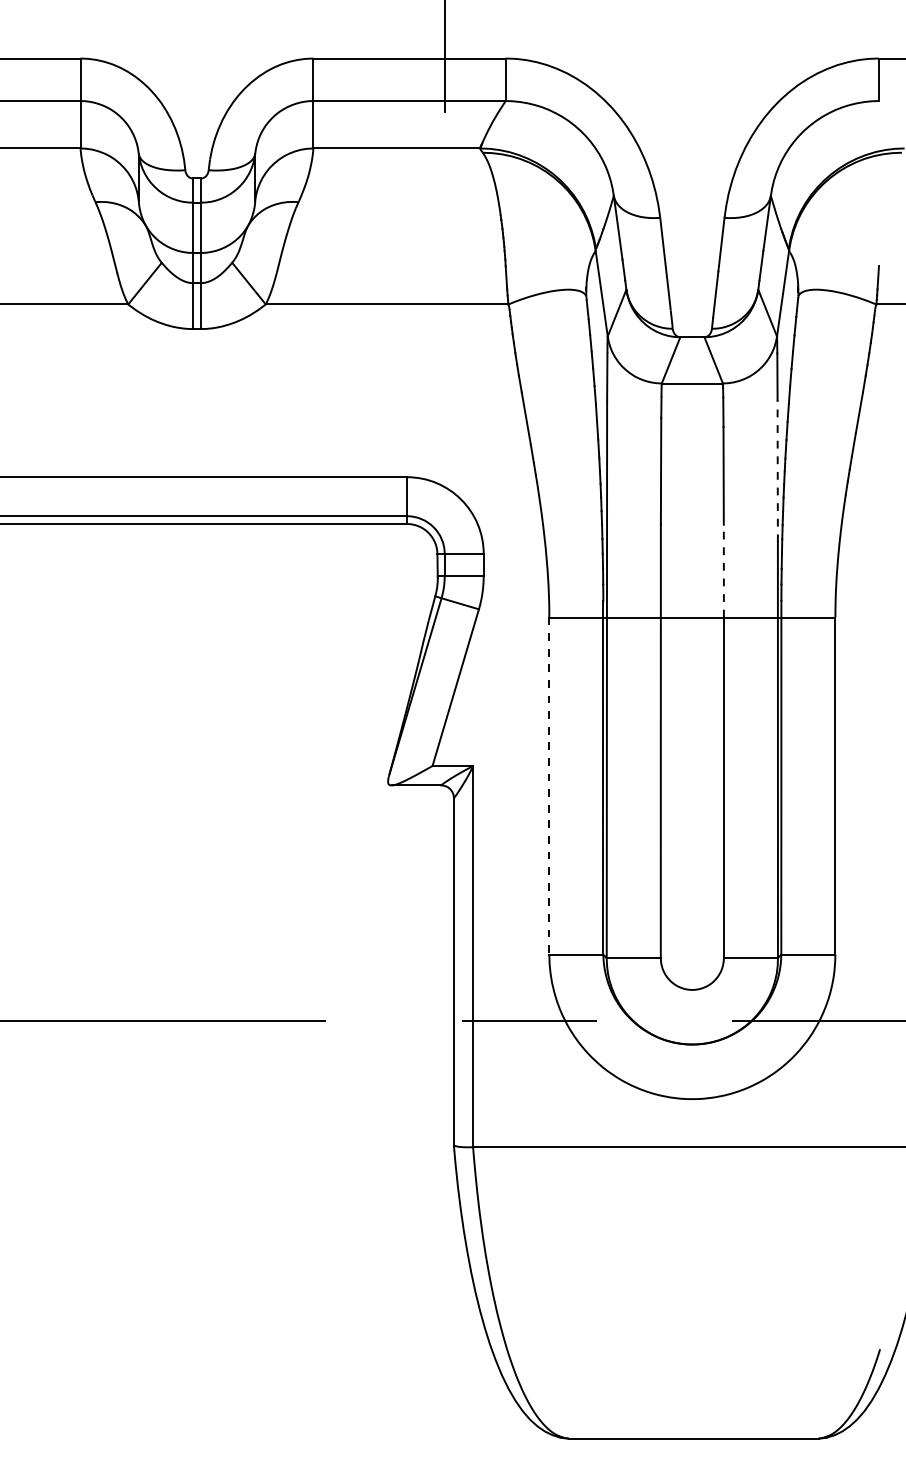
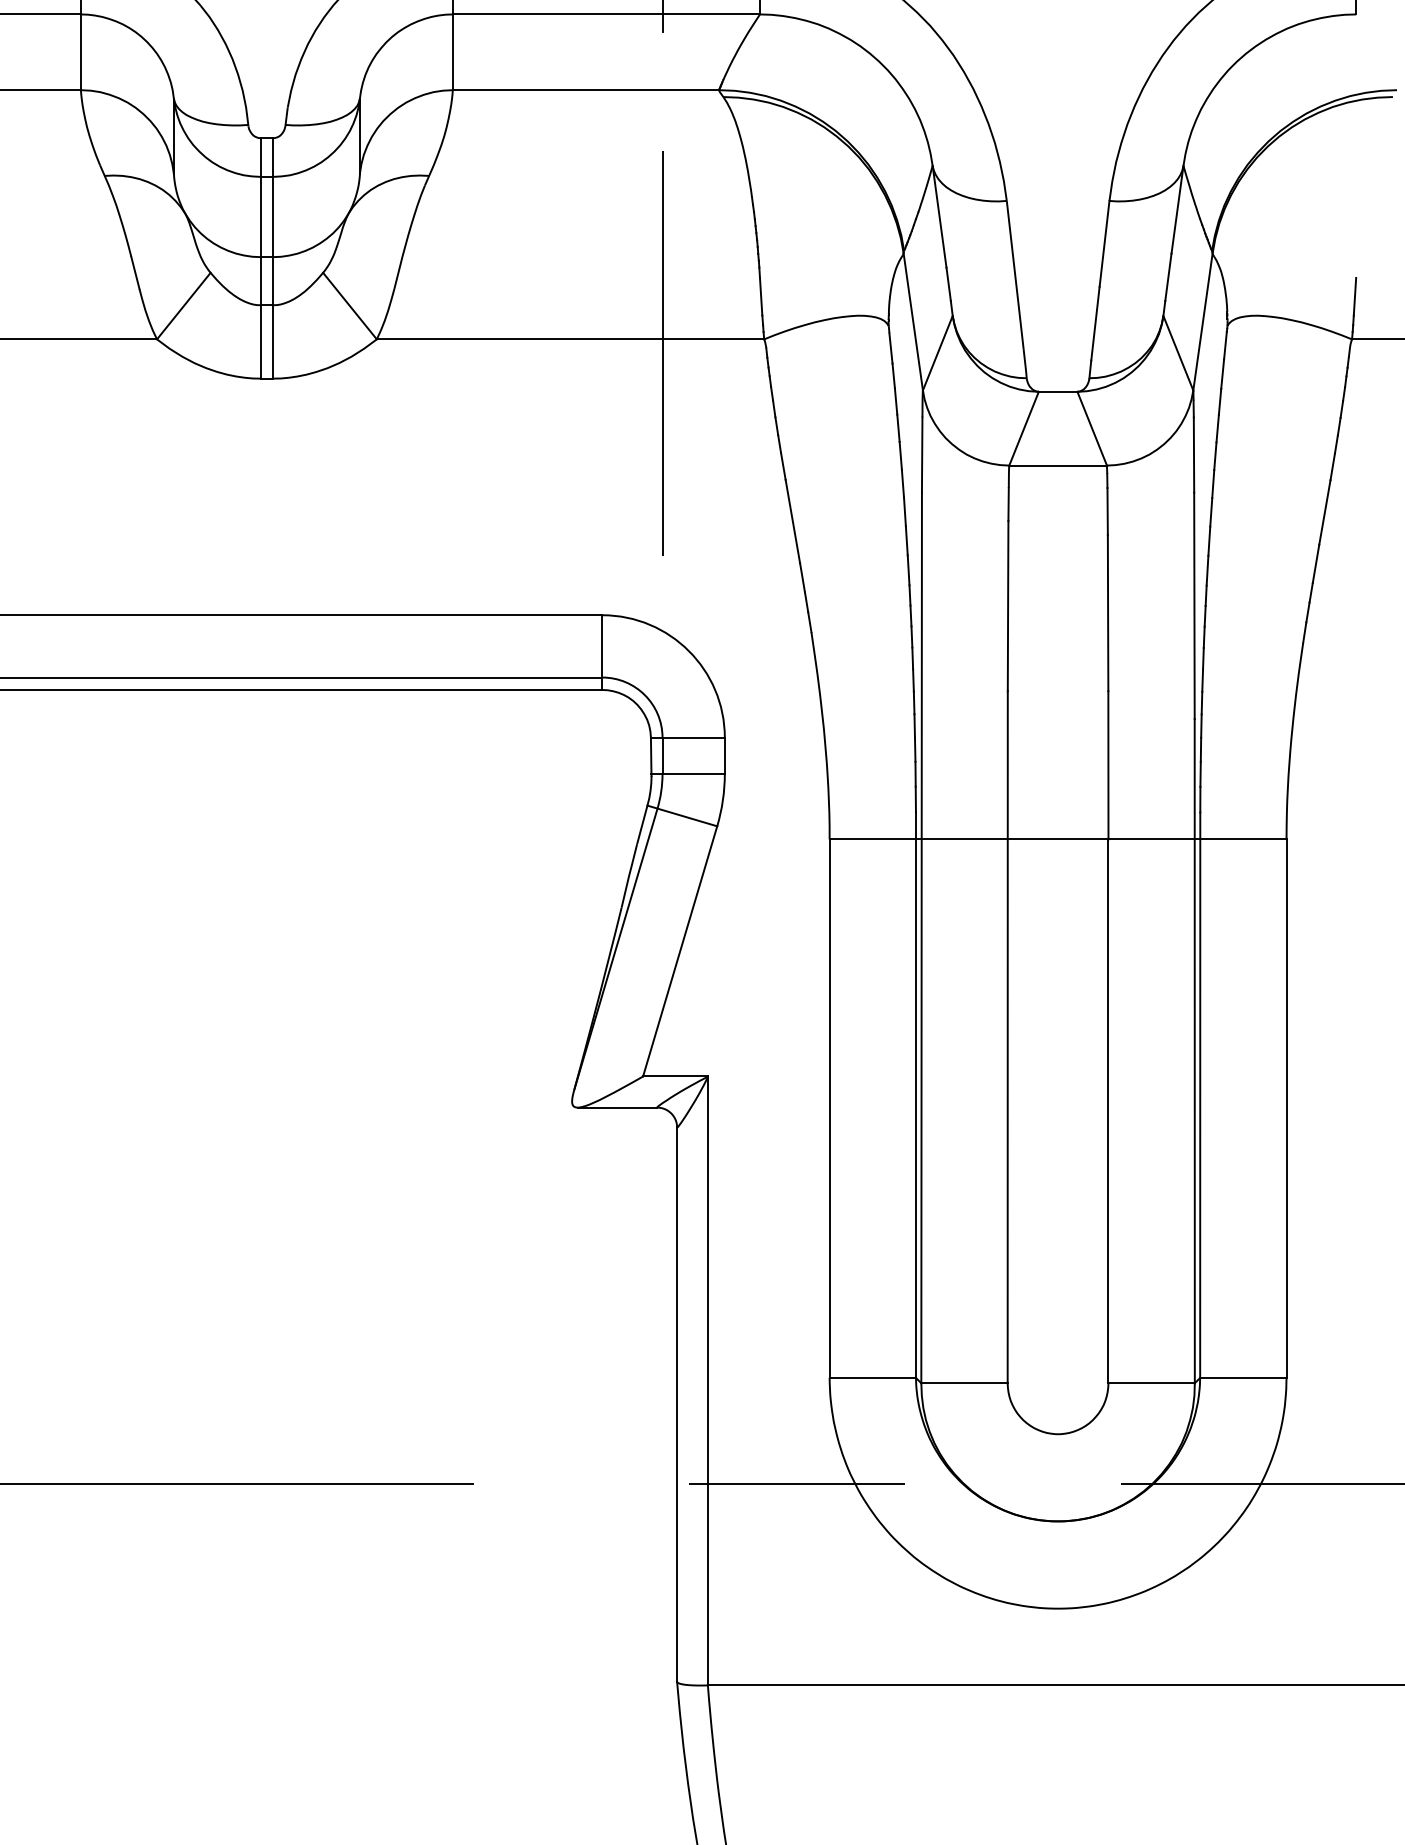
line: (445, 312) -> (663, 352), added
line: (777, 471) -> (1194, 606), dashed -> solid
line: (723, 570) -> (1107, 764), dashed -> solid
line: (549, 786) -> (829, 1109), dashed -> solid

